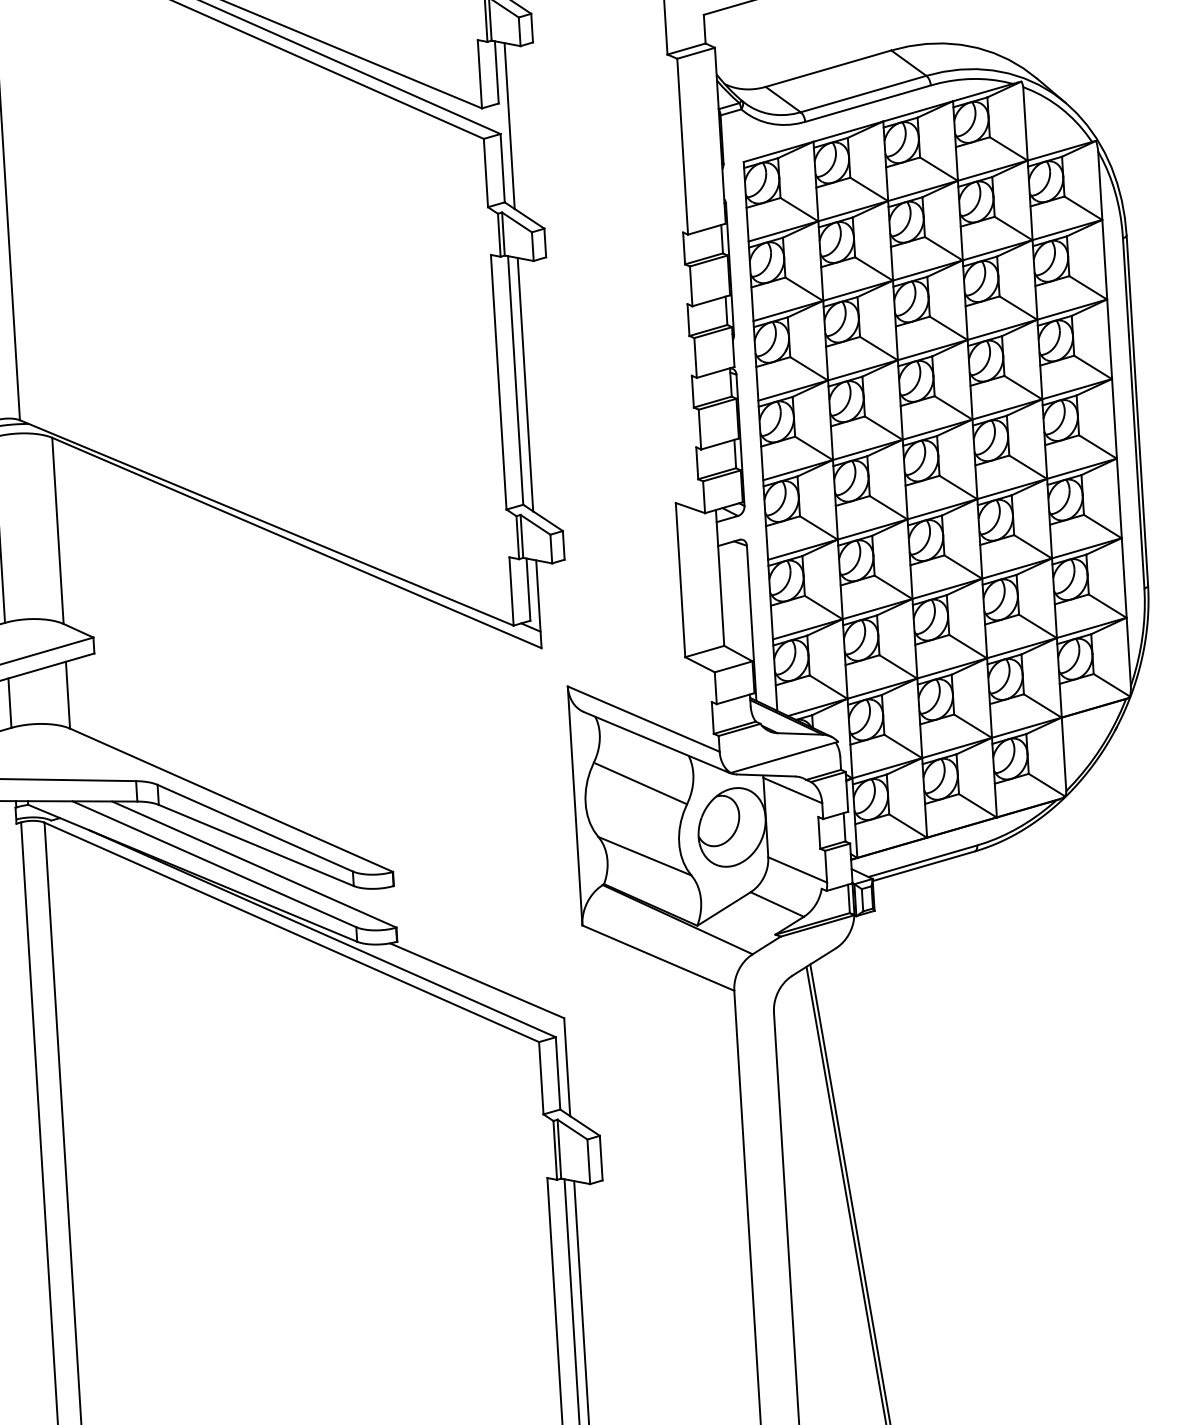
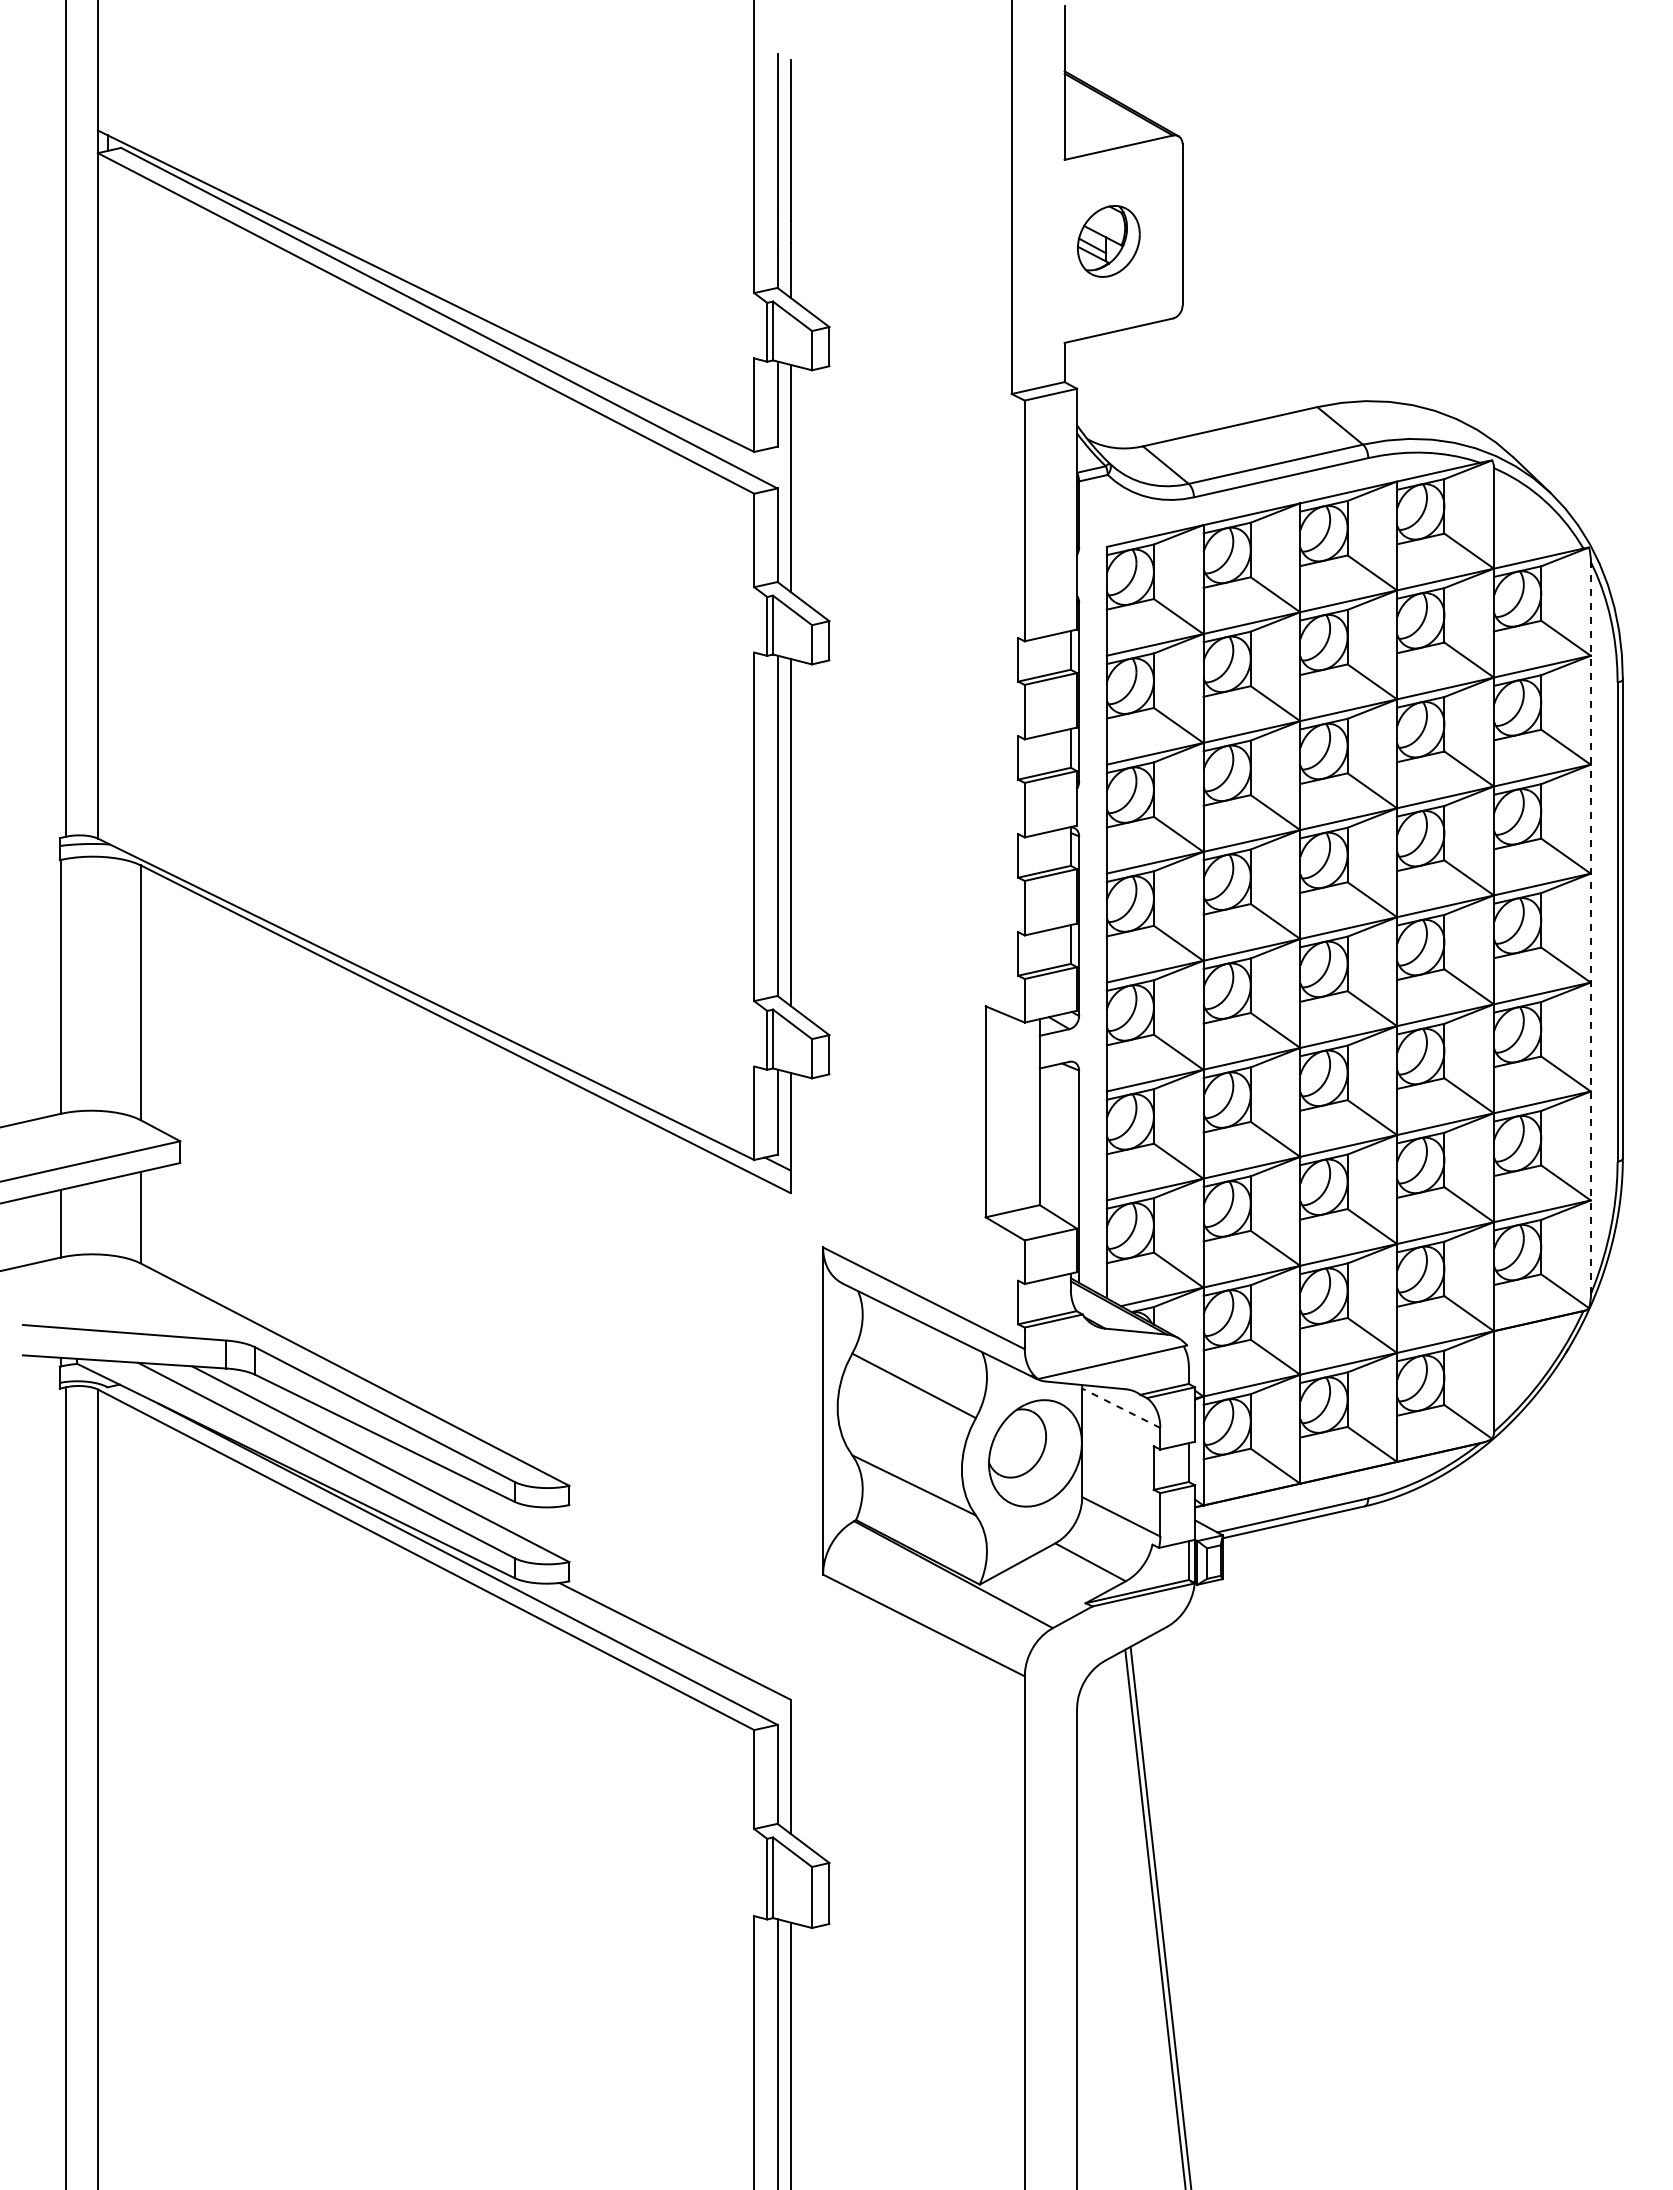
line: (1114, 419) -> (1591, 928), solid -> dashed
line: (793, 790) -> (1121, 1408), solid -> dashed

